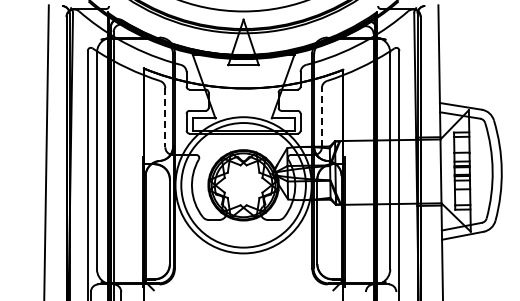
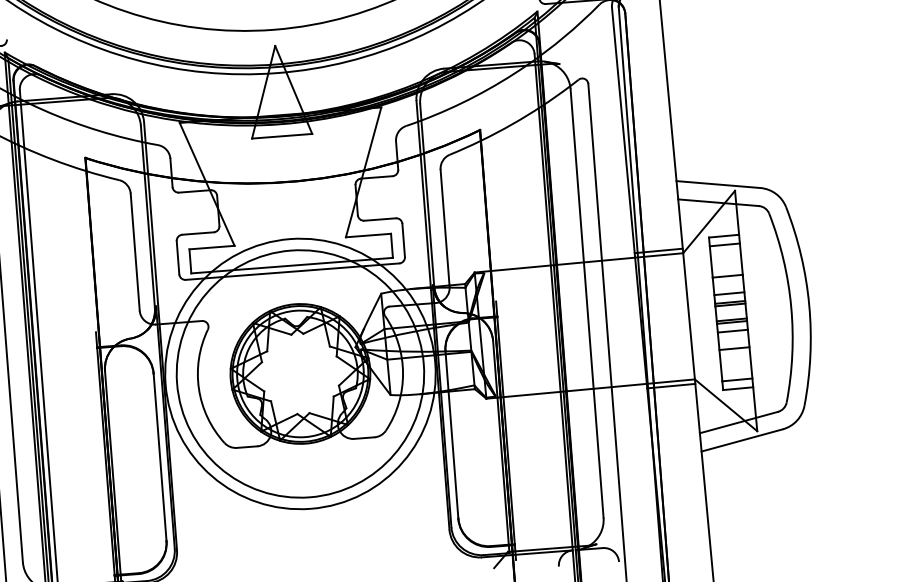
line: (165, 117) -> (135, 251), dashed -> solid
line: (321, 117) -> (444, 227), dashed -> solid

